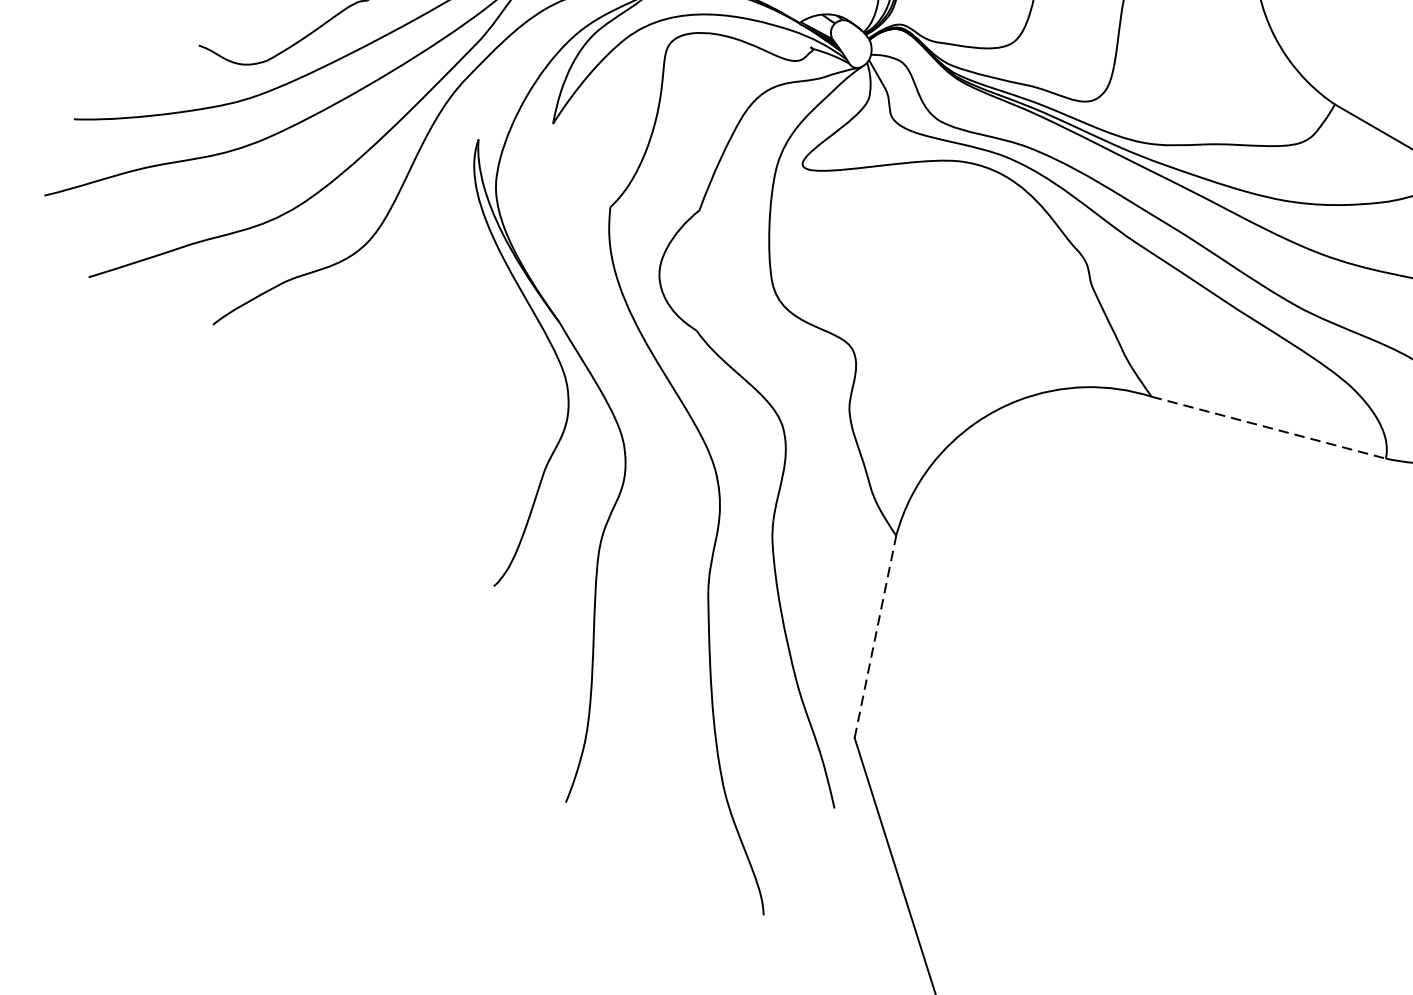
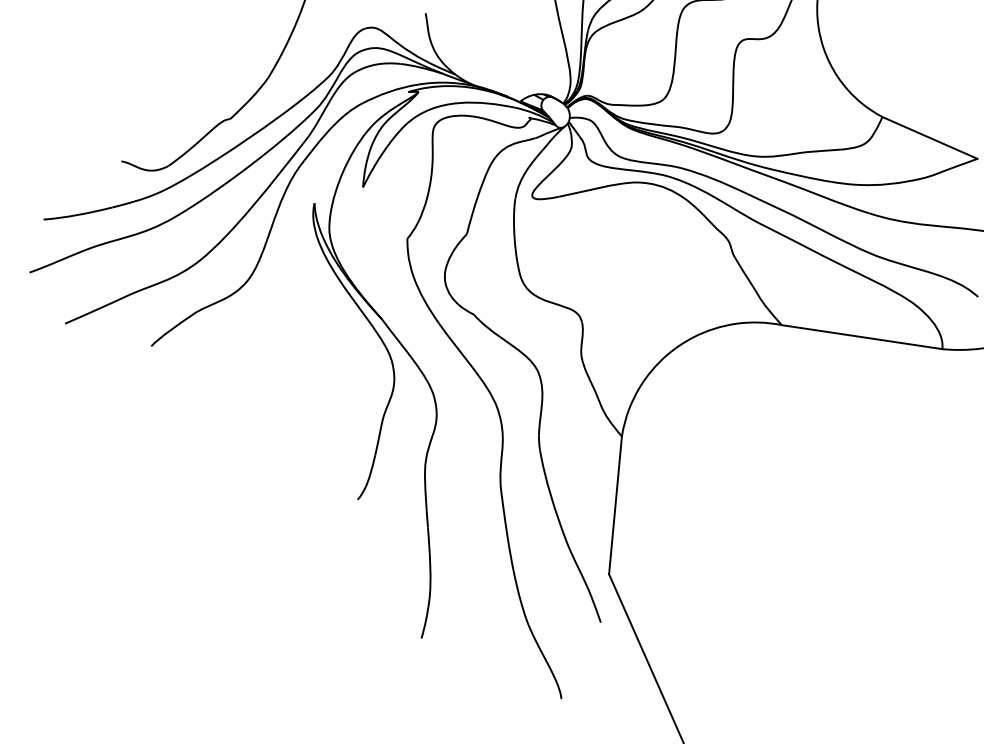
line: (1269, 428) -> (862, 337), dashed -> solid
line: (875, 635) -> (615, 504), dashed -> solid

